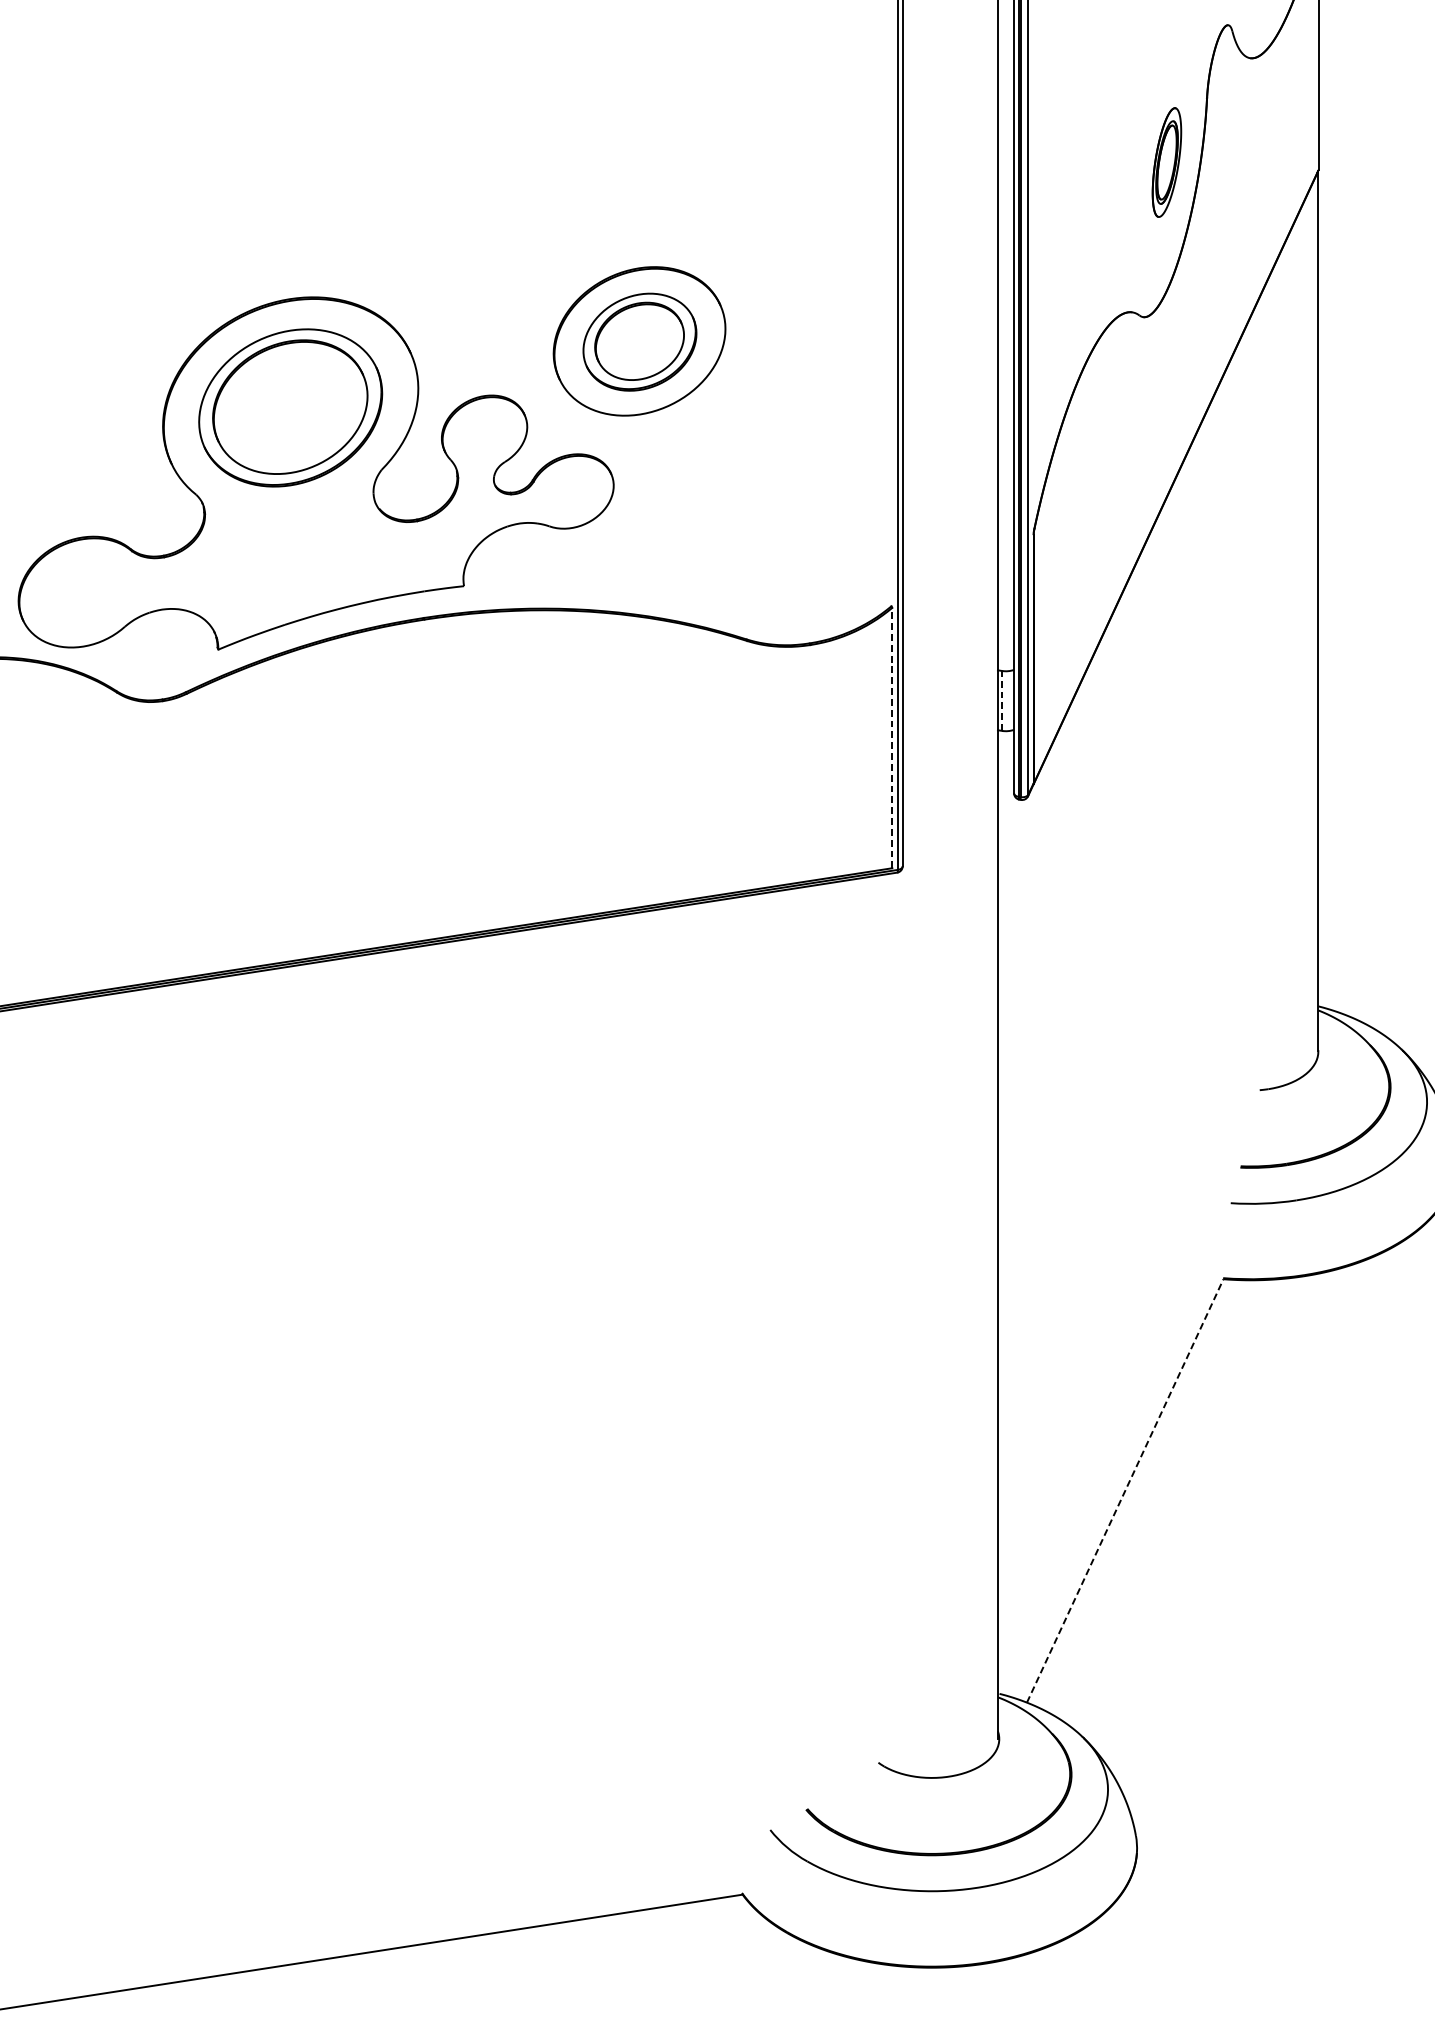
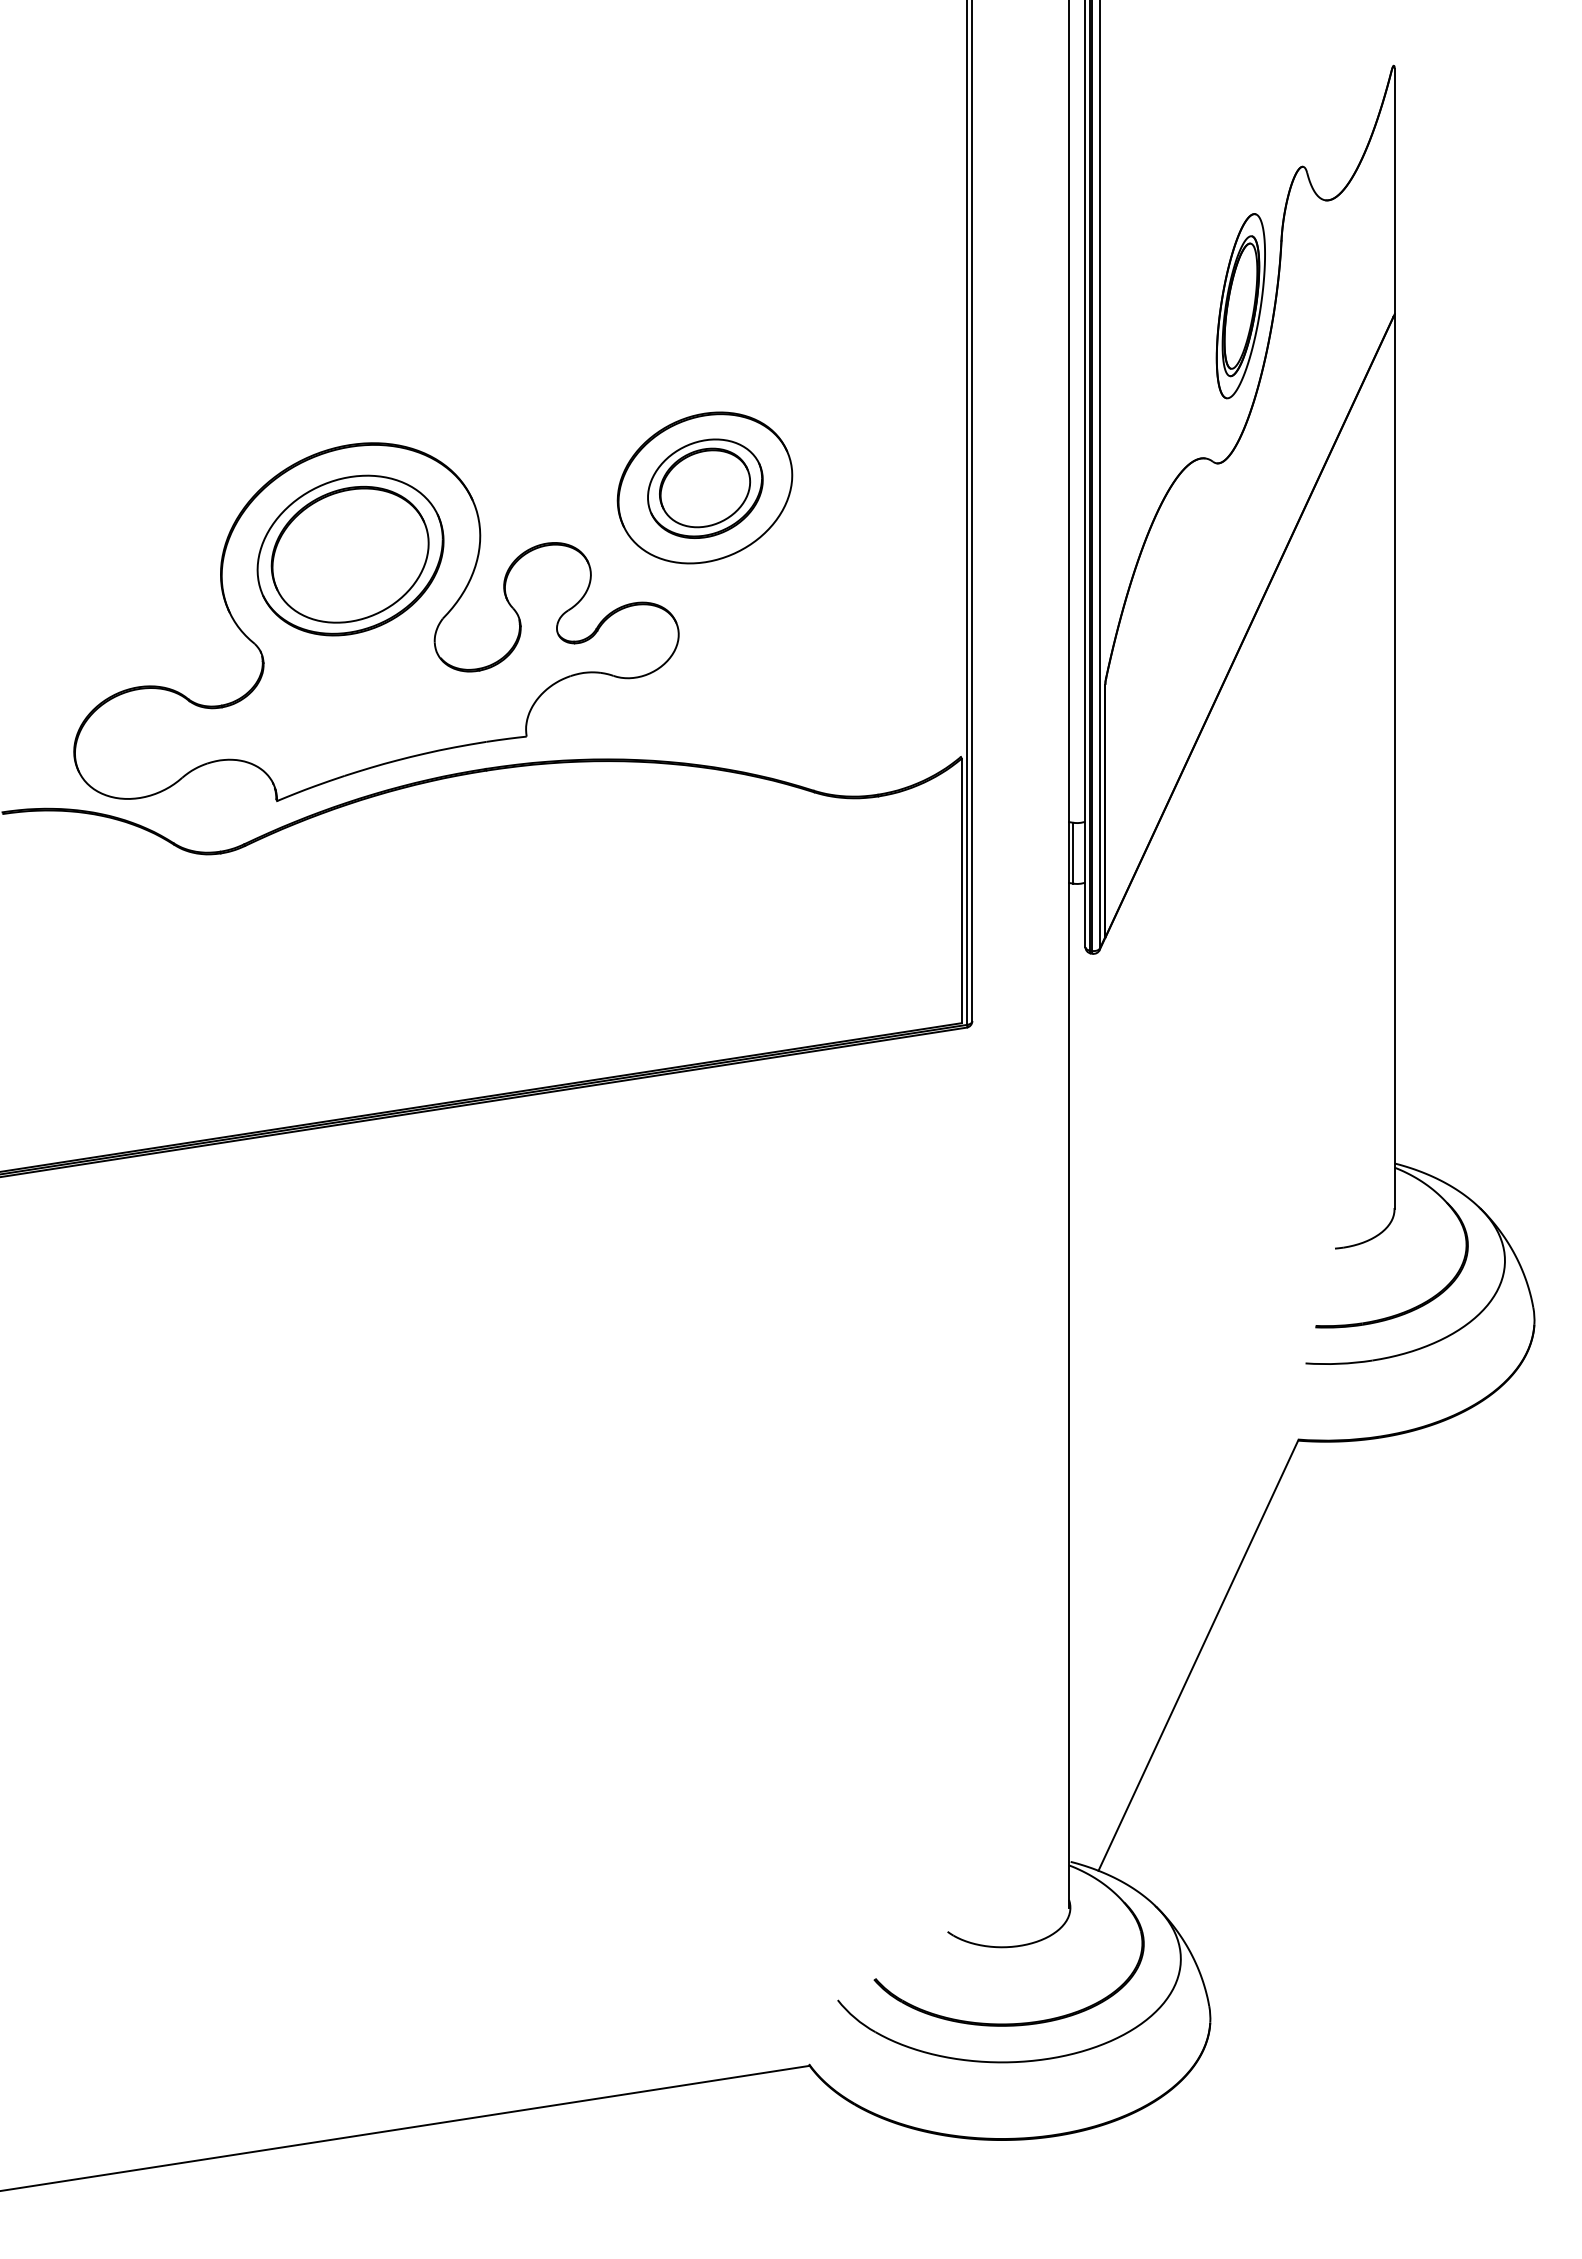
part: (1166, 162) -> (1240, 306), size x1.67
line: (1002, 700) -> (1073, 852), dashed -> solid
line: (892, 737) -> (961, 890), dashed -> solid
line: (1125, 1490) -> (1198, 1655), dashed -> solid

